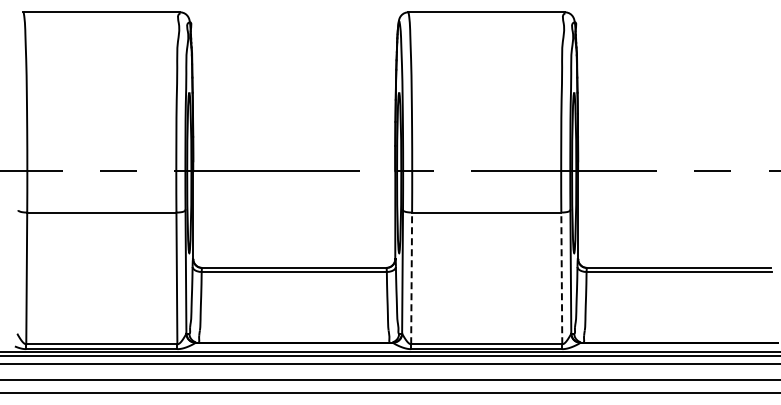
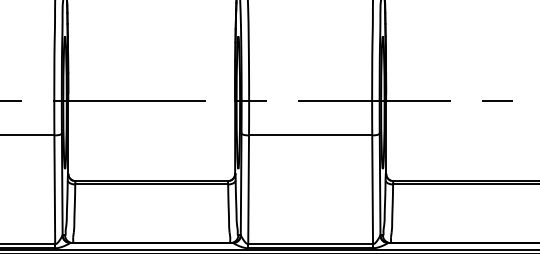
line: (411, 278) -> (248, 189), dashed -> solid
line: (561, 278) -> (372, 189), dashed -> solid

